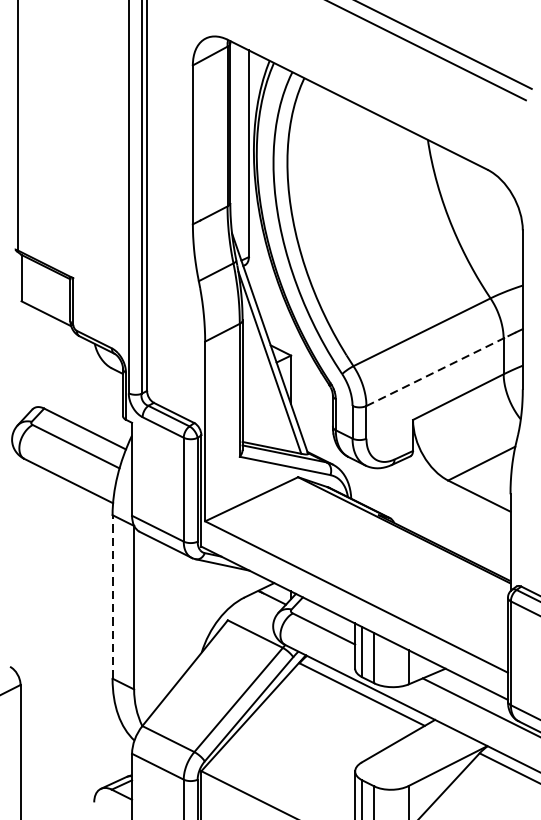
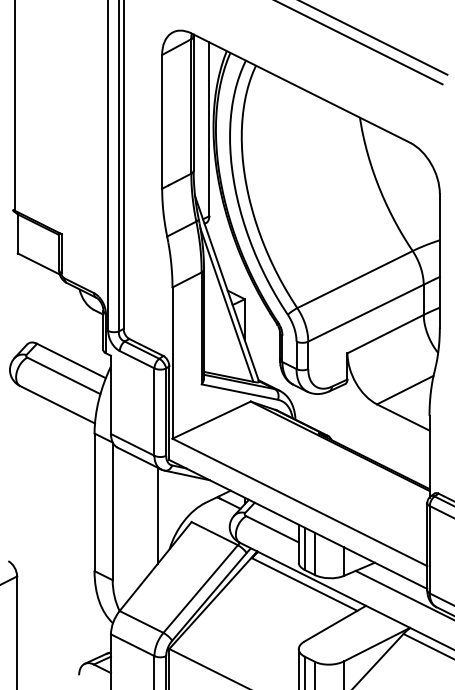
line: (438, 371) -> (368, 312), dashed -> solid
line: (112, 597) -> (94, 502), dashed -> solid
line: (187, 612) -> (157, 515), added

